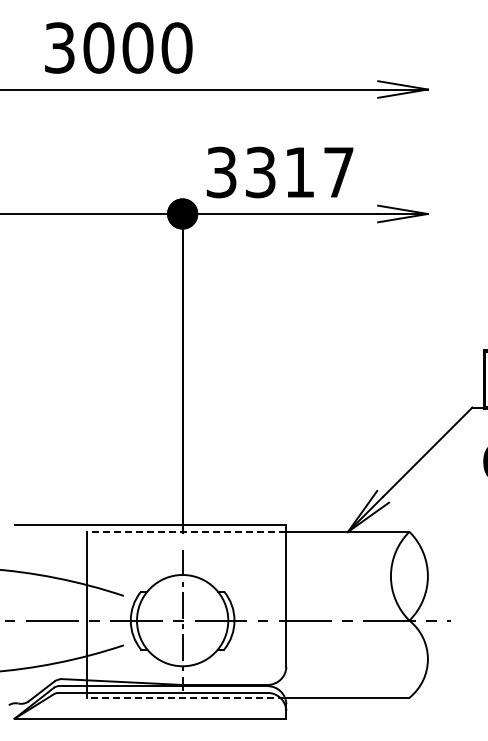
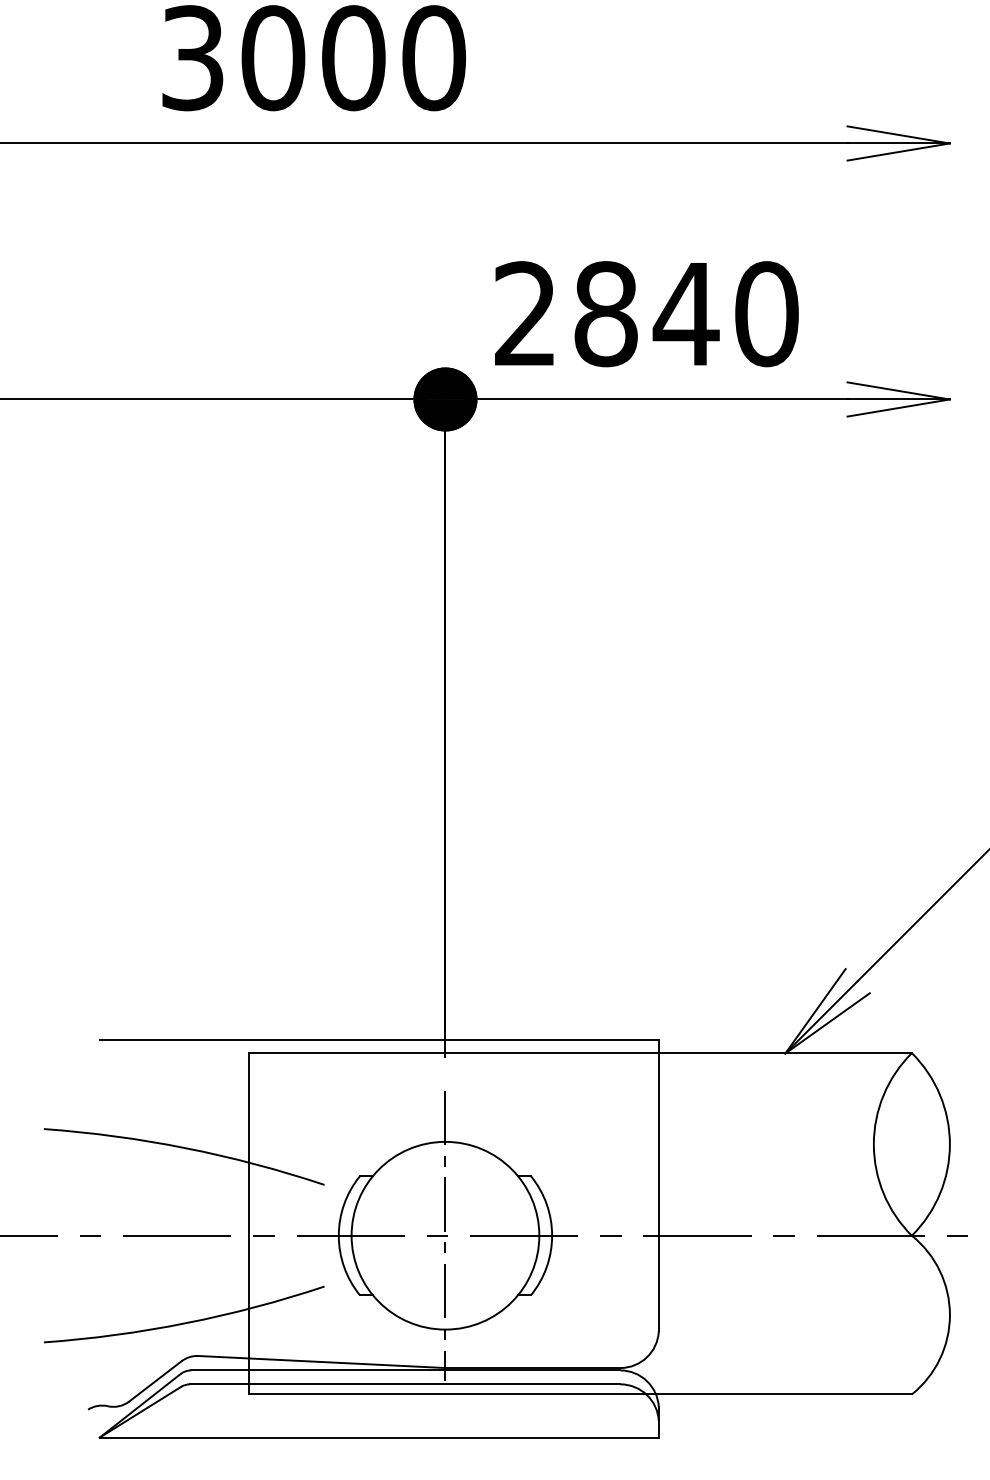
text: (280, 172) -> (646, 314), 3317 -> 2840
line: (186, 531) -> (453, 1052), dashed -> solid
line: (186, 697) -> (453, 1393), dashed -> solid

